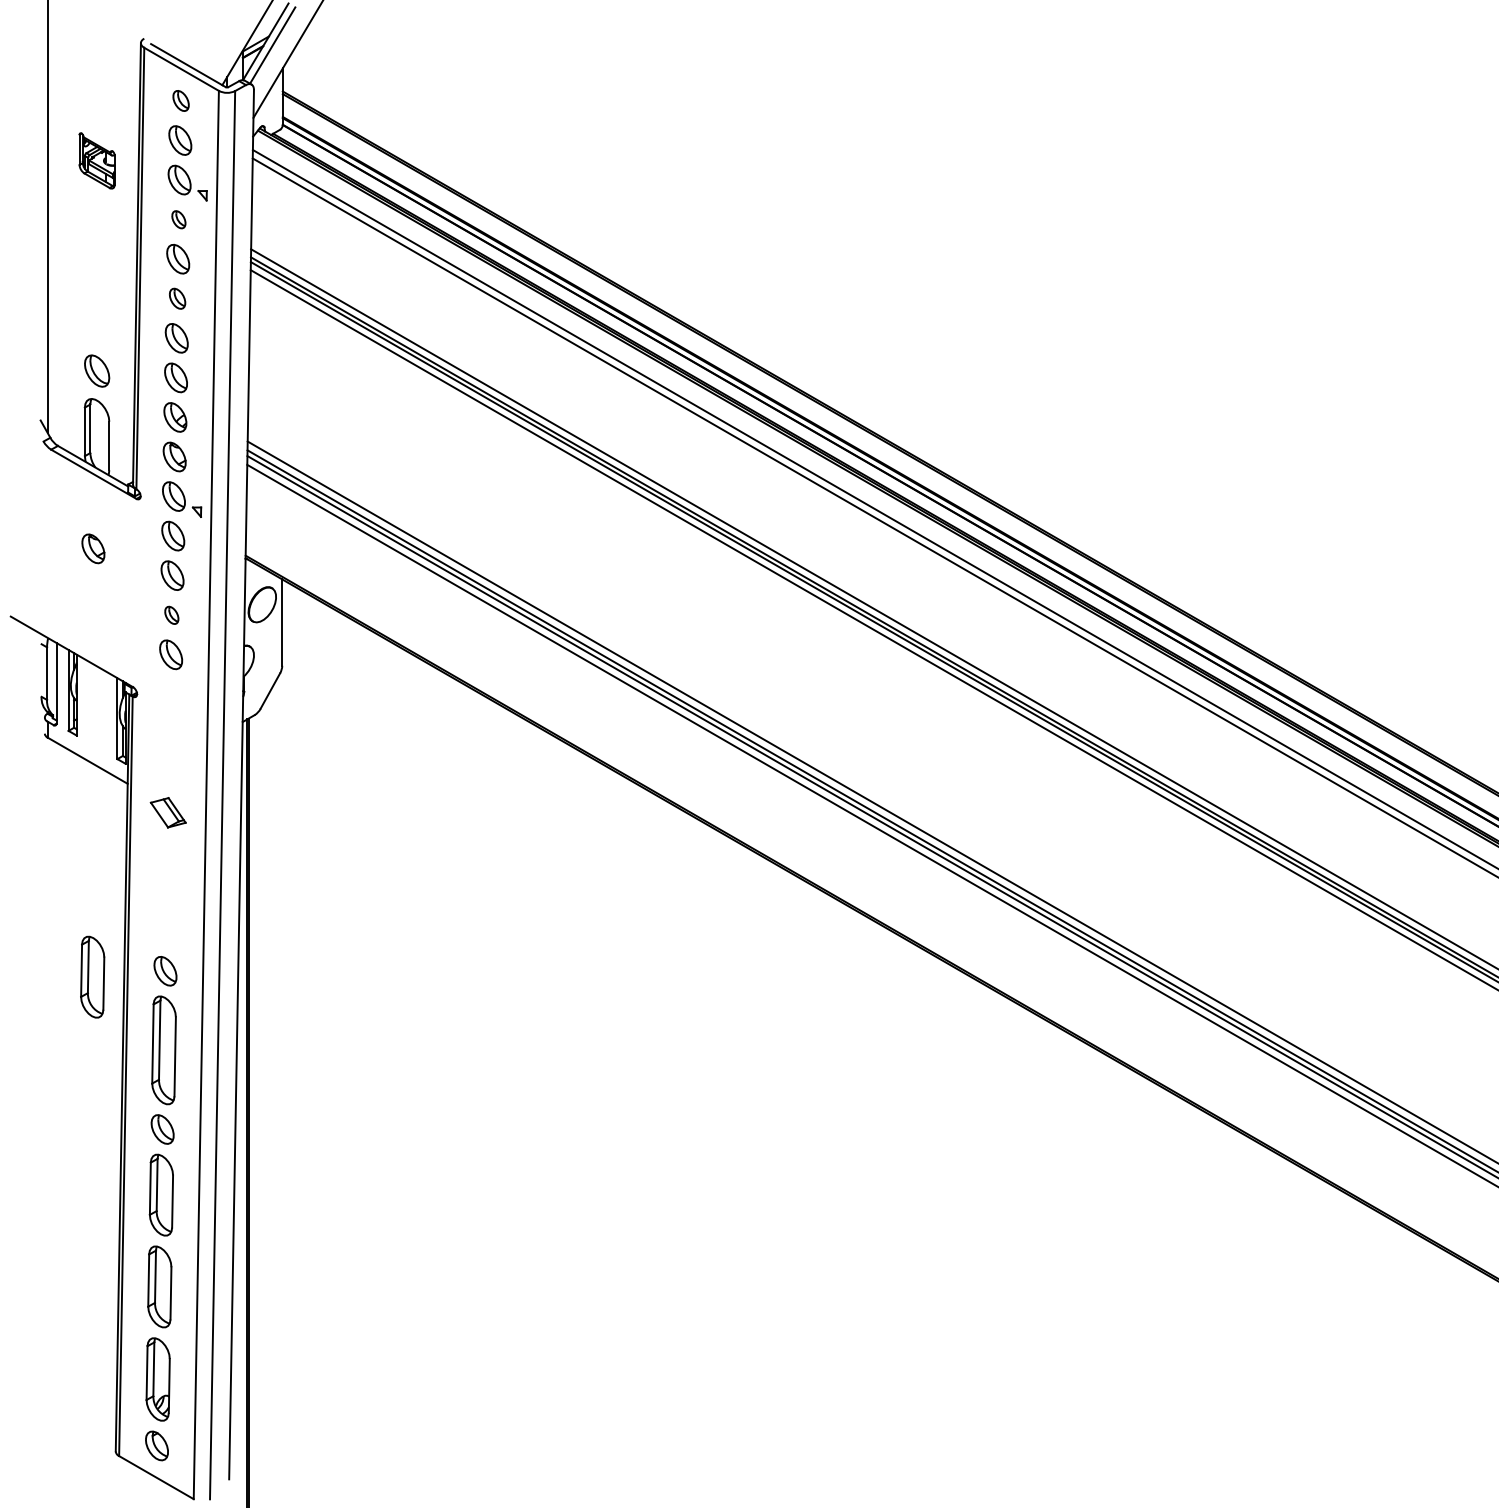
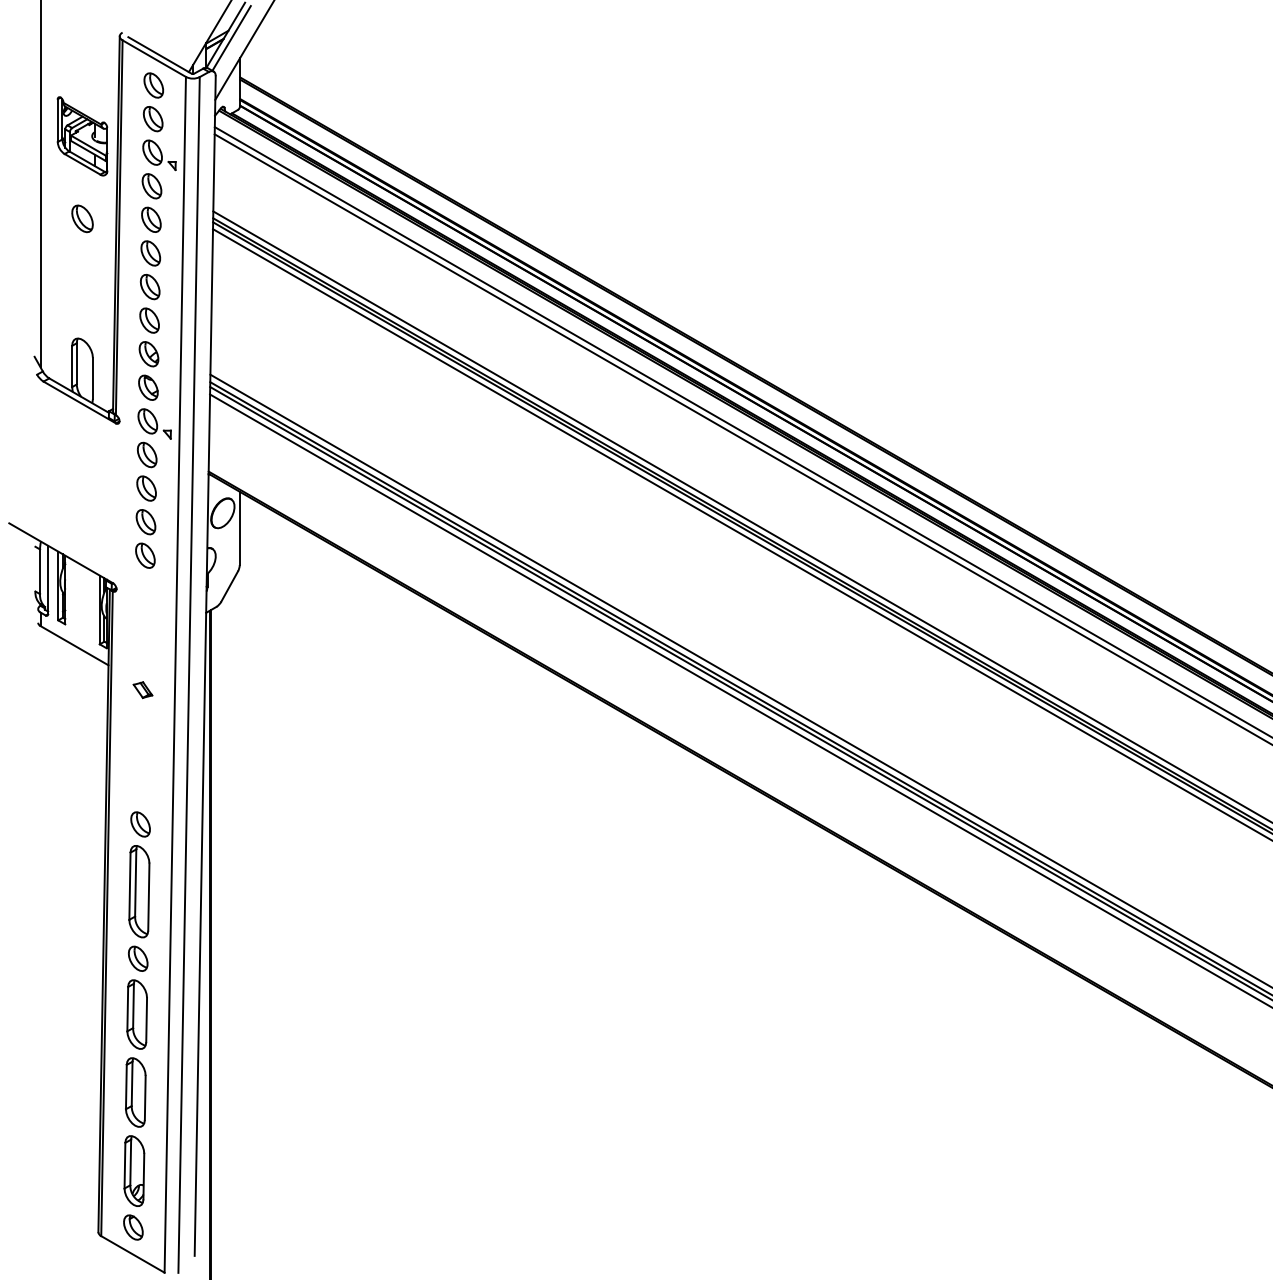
part: (180, 100) -> (153, 85), size x1.43
part: (97, 161) -> (82, 136), size x1.67
part: (178, 219) -> (151, 186), size x1.67
part: (177, 298) -> (150, 253), size x1.43
part: (97, 370) -> (82, 218), moved
part: (93, 548) -> (79, 465), removed
part: (171, 615) -> (145, 522), size x1.67
part: (167, 813) -> (142, 690), size x0.62
part: (92, 977) -> (78, 829), removed

